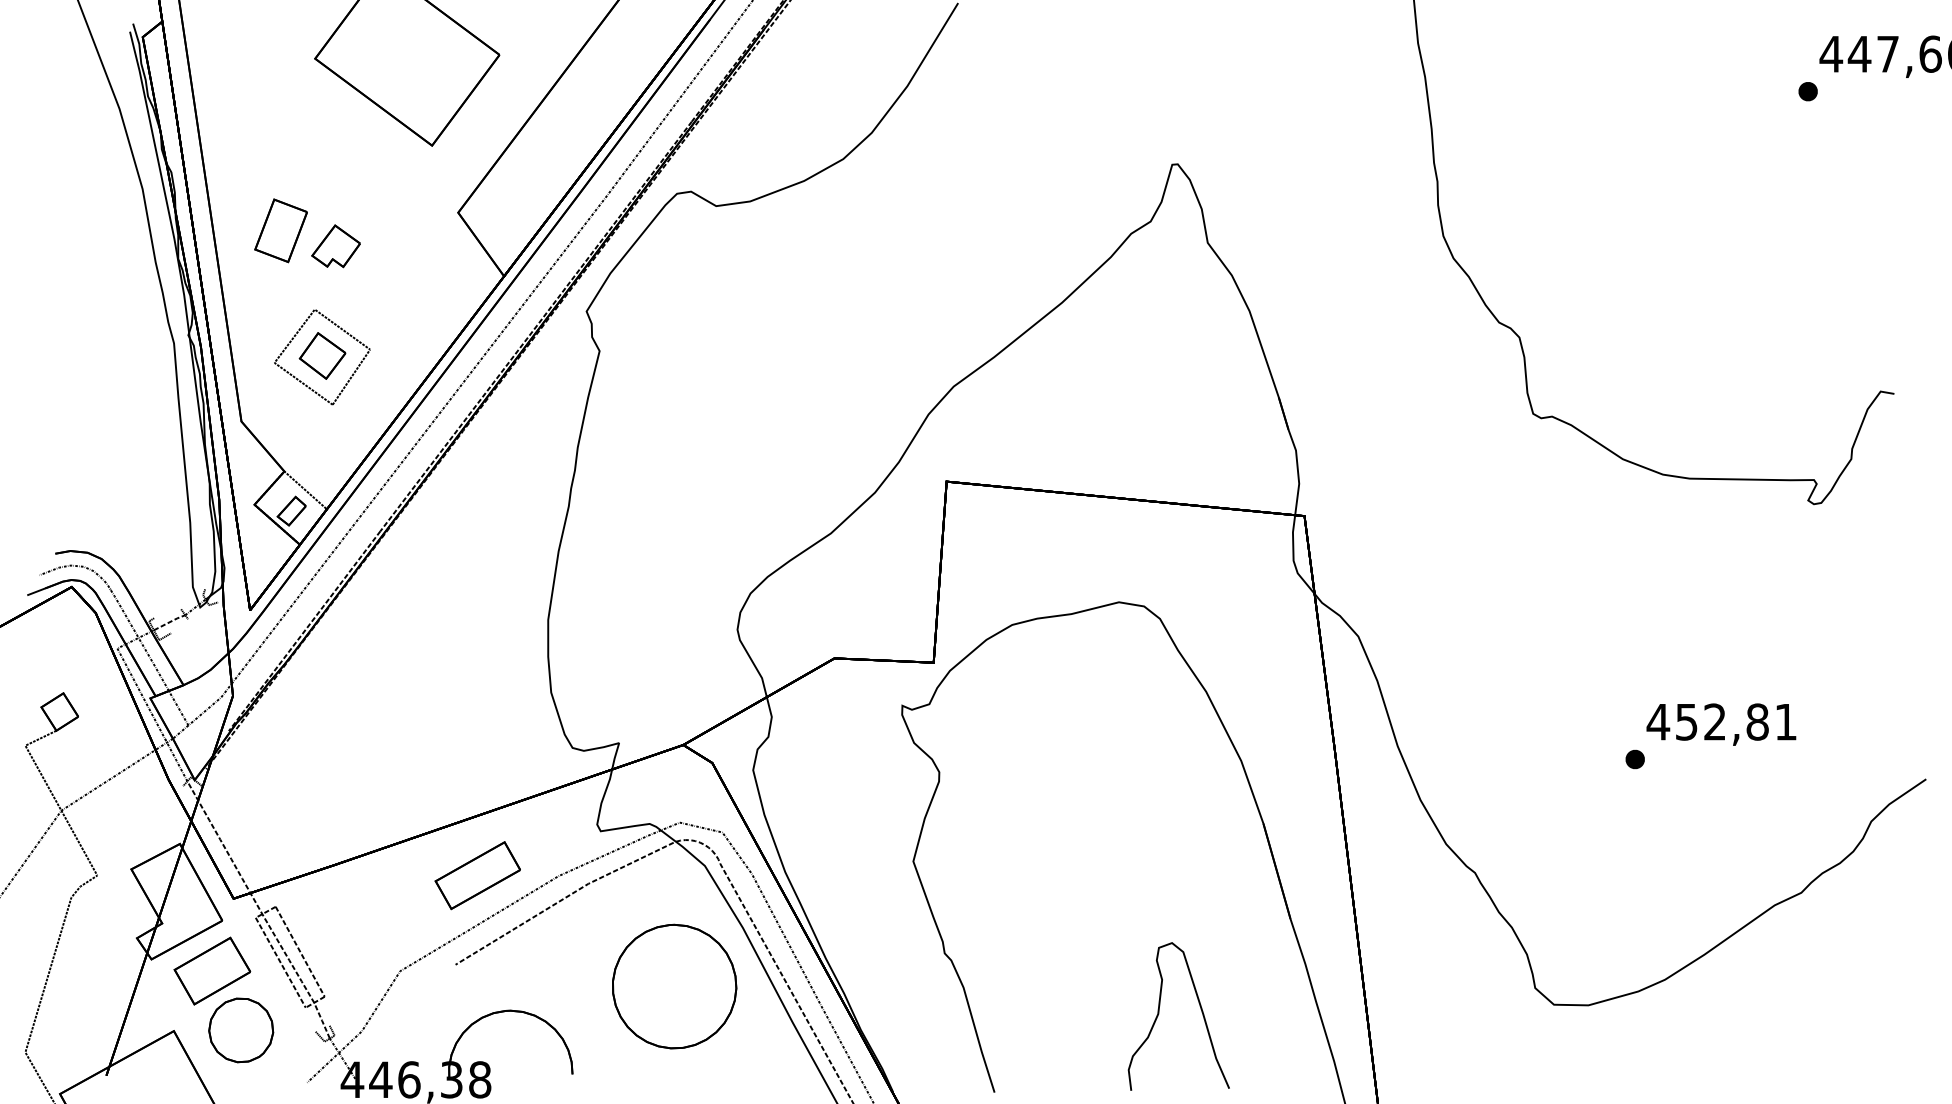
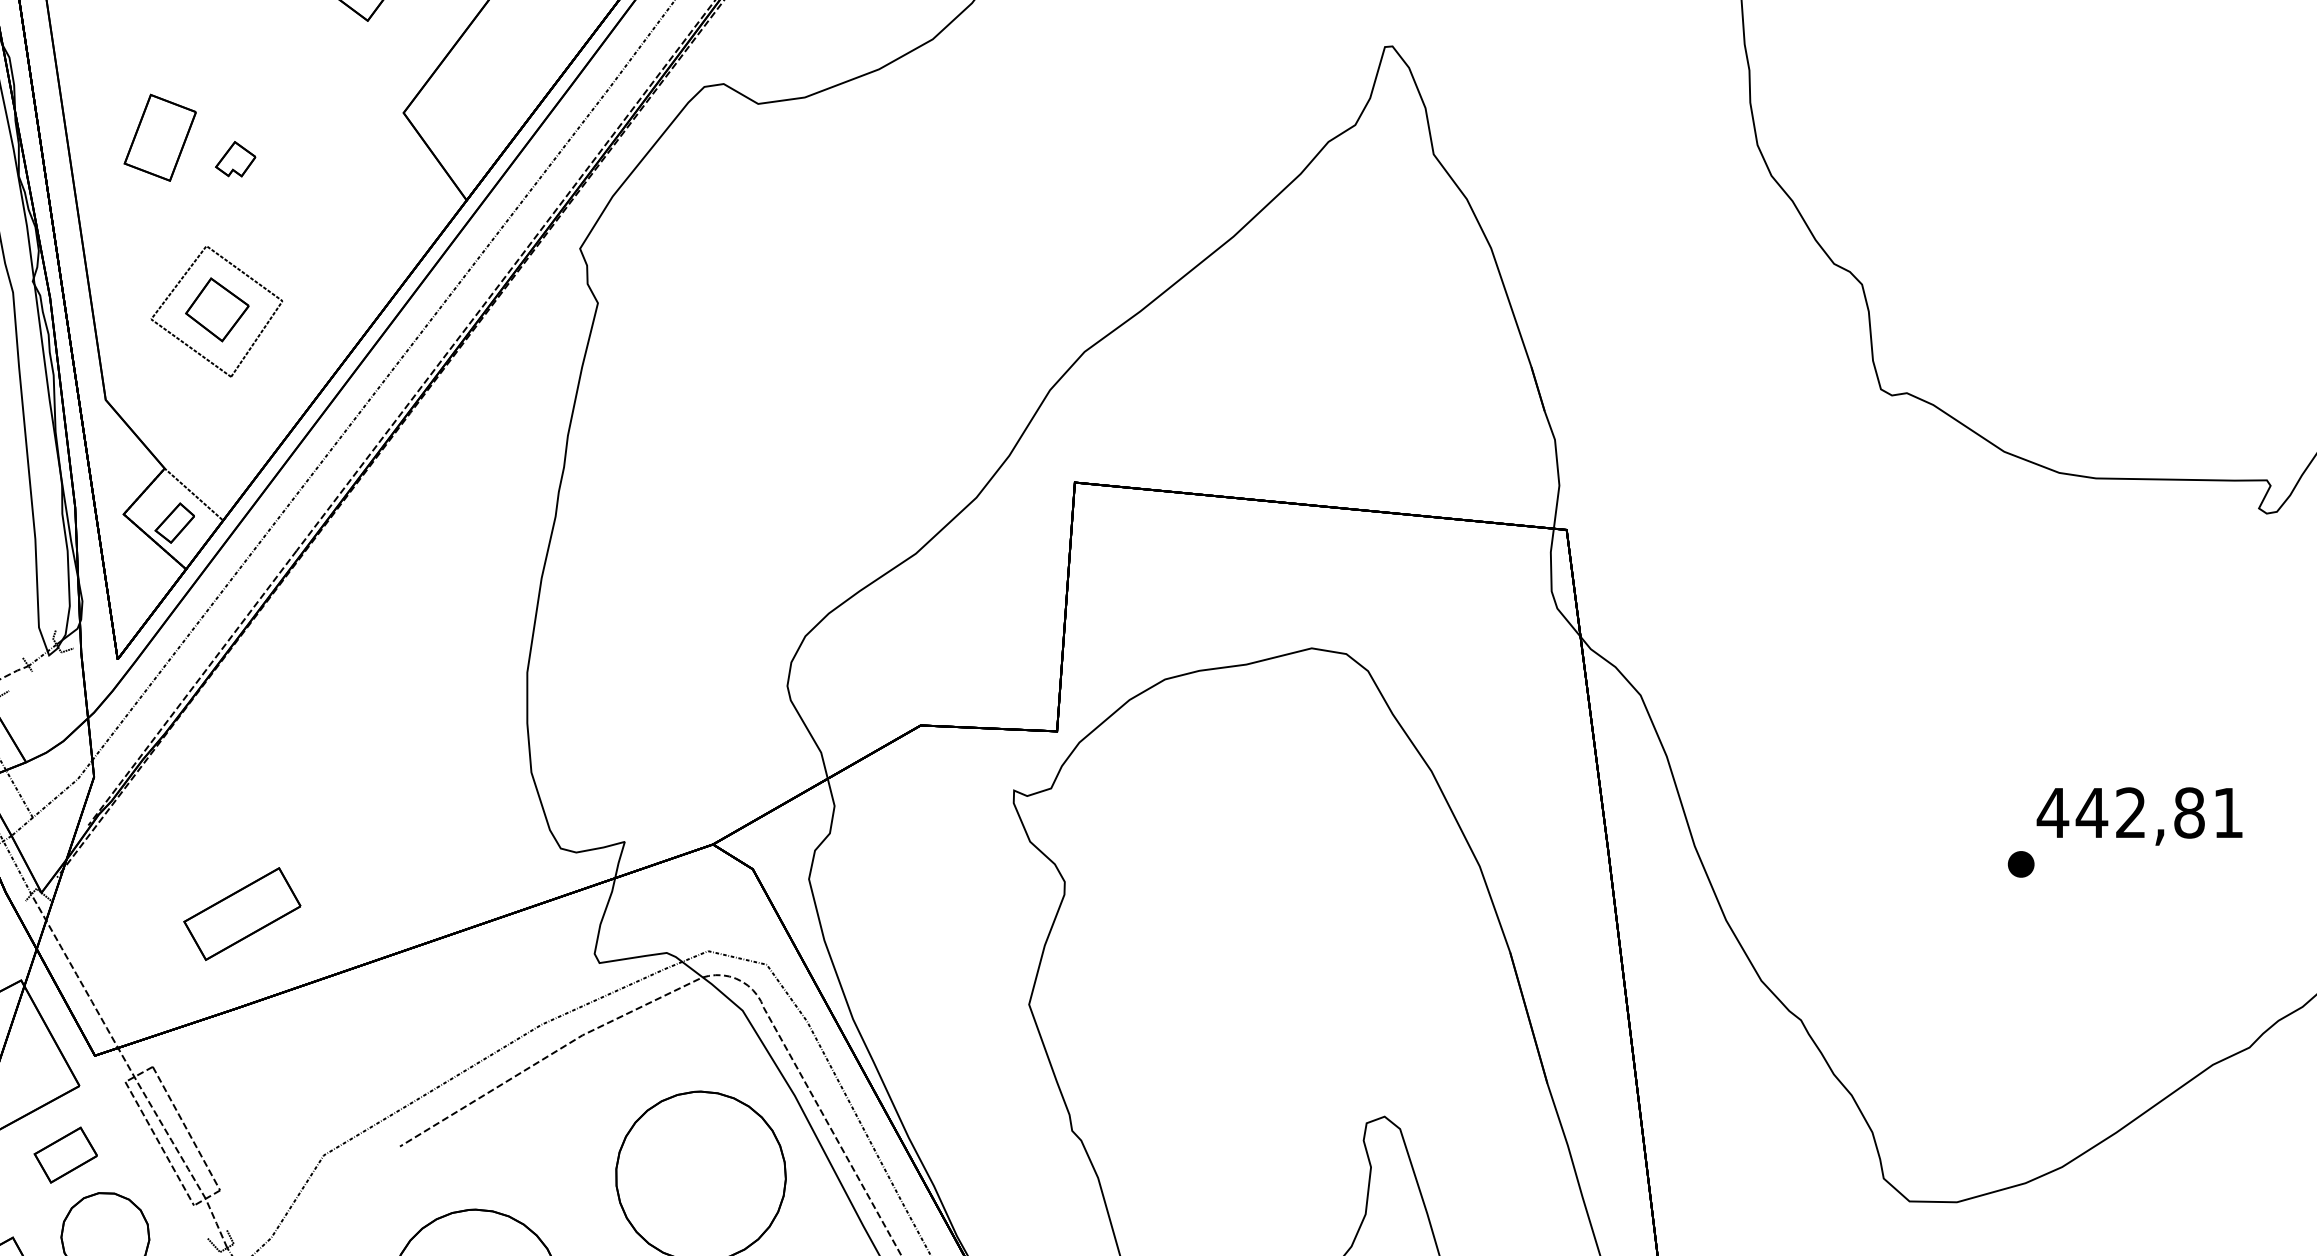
part: (335, 246) -> (234, 159), size x0.6
text: (1686, 722) -> (2091, 813), 452,81 -> 442,81
part: (477, 875) -> (241, 913), moved
part: (212, 970) -> (65, 1154), size x0.6

